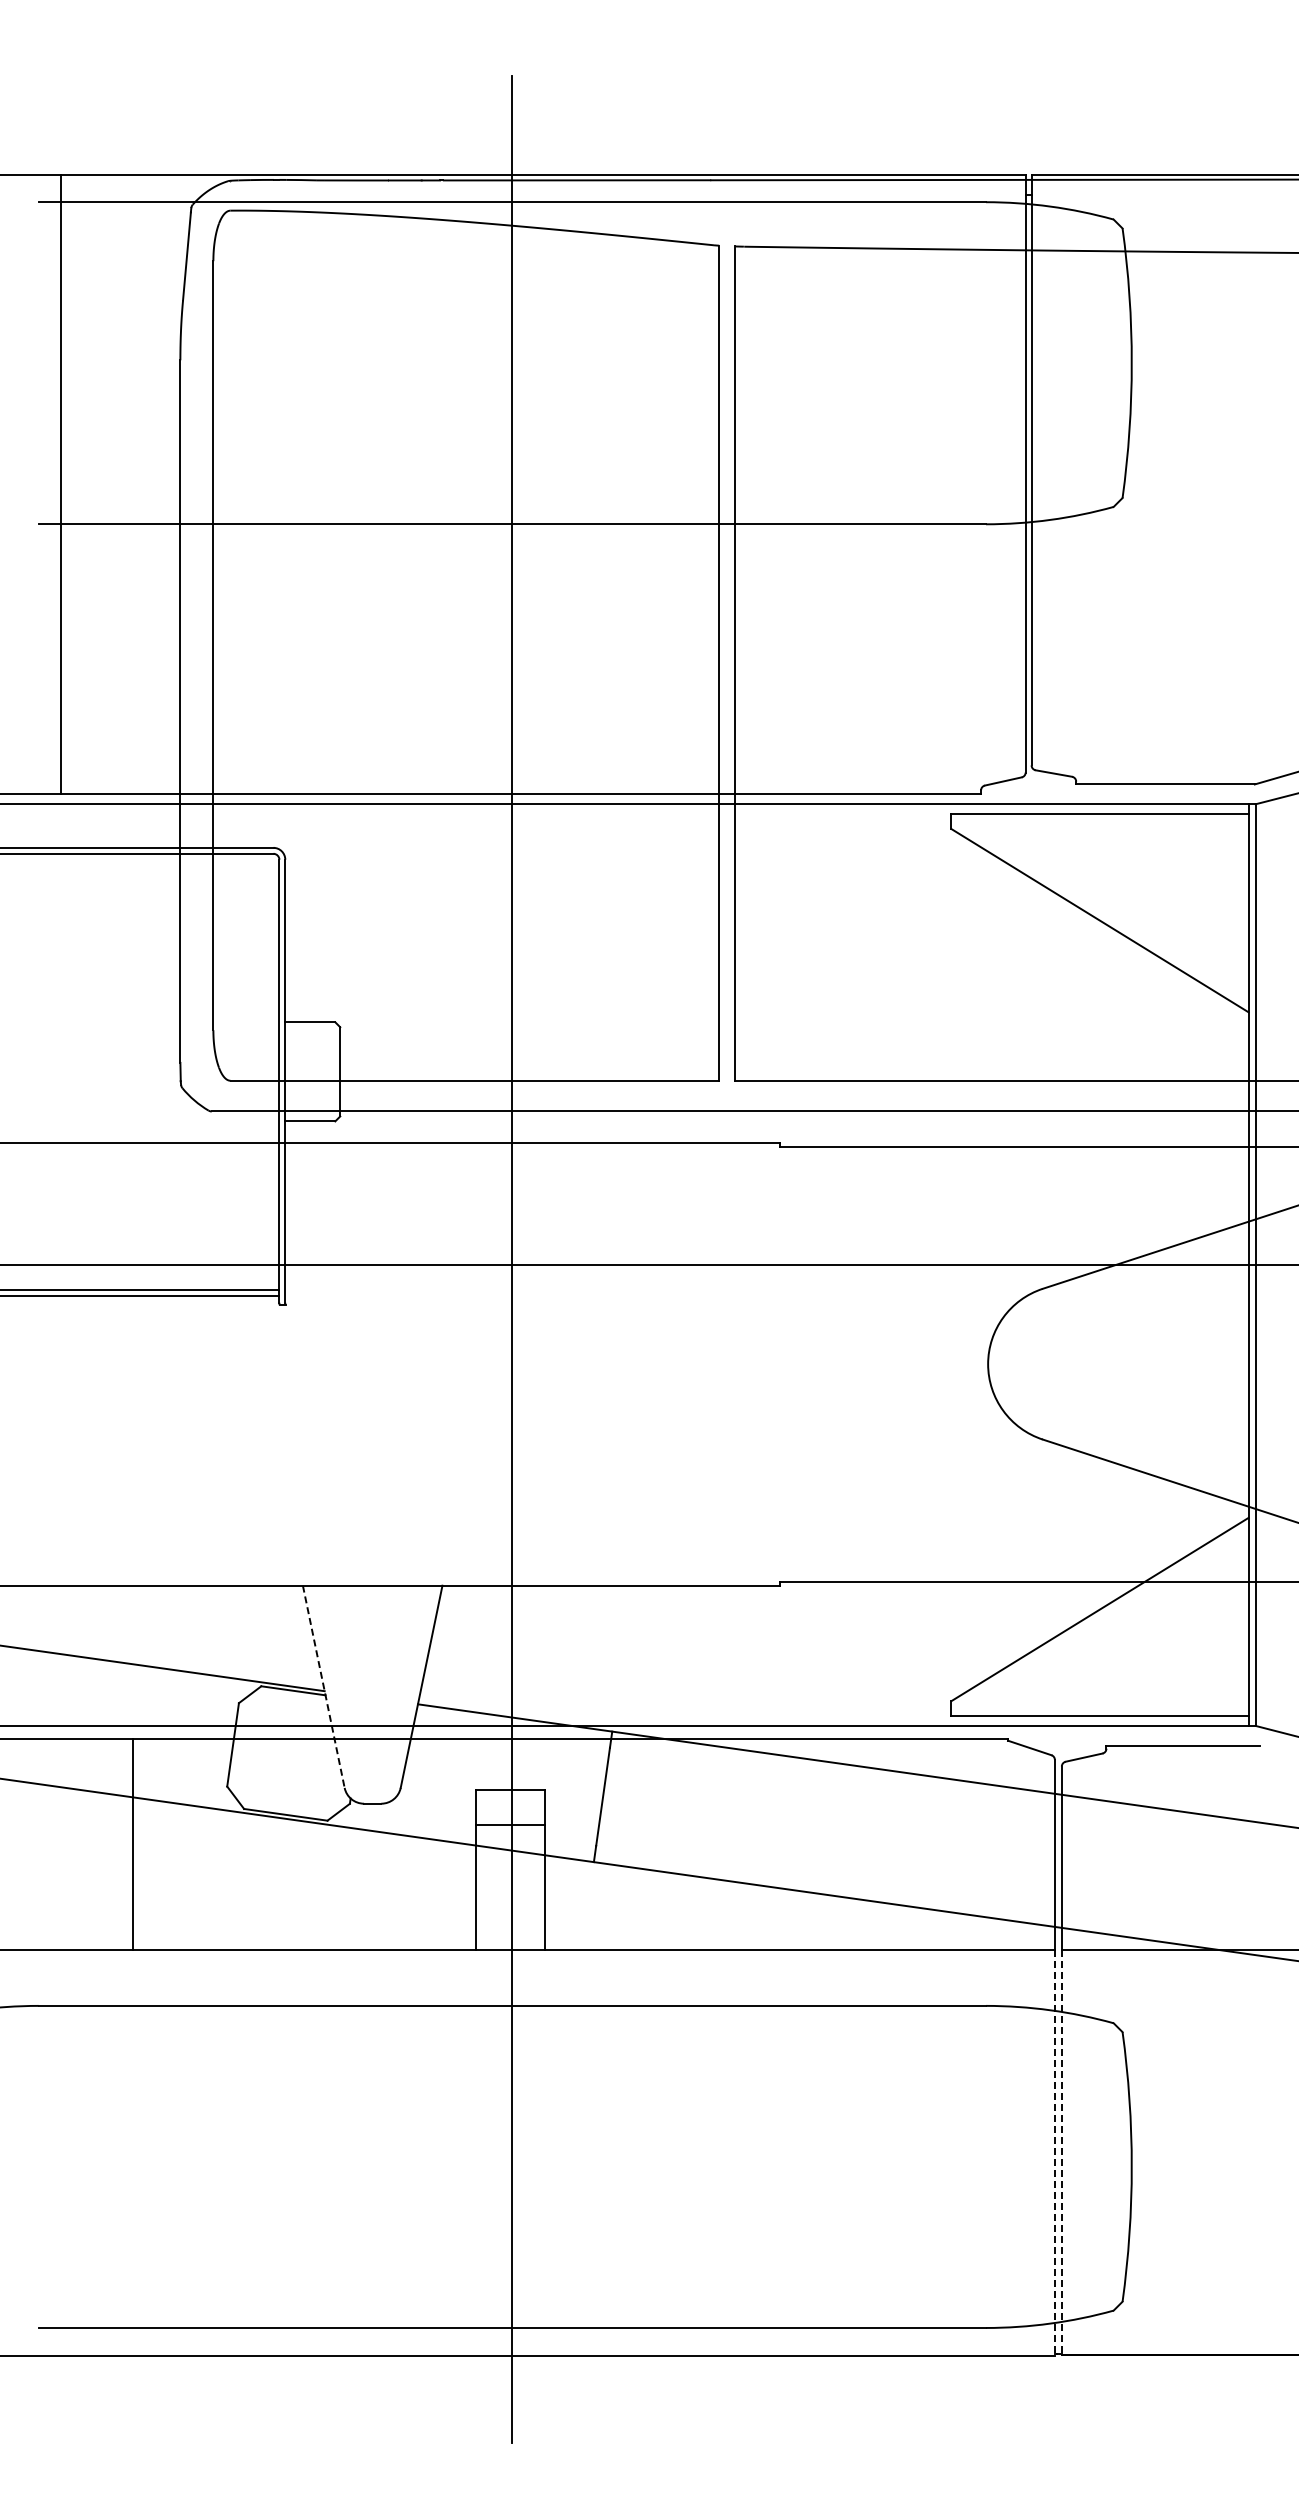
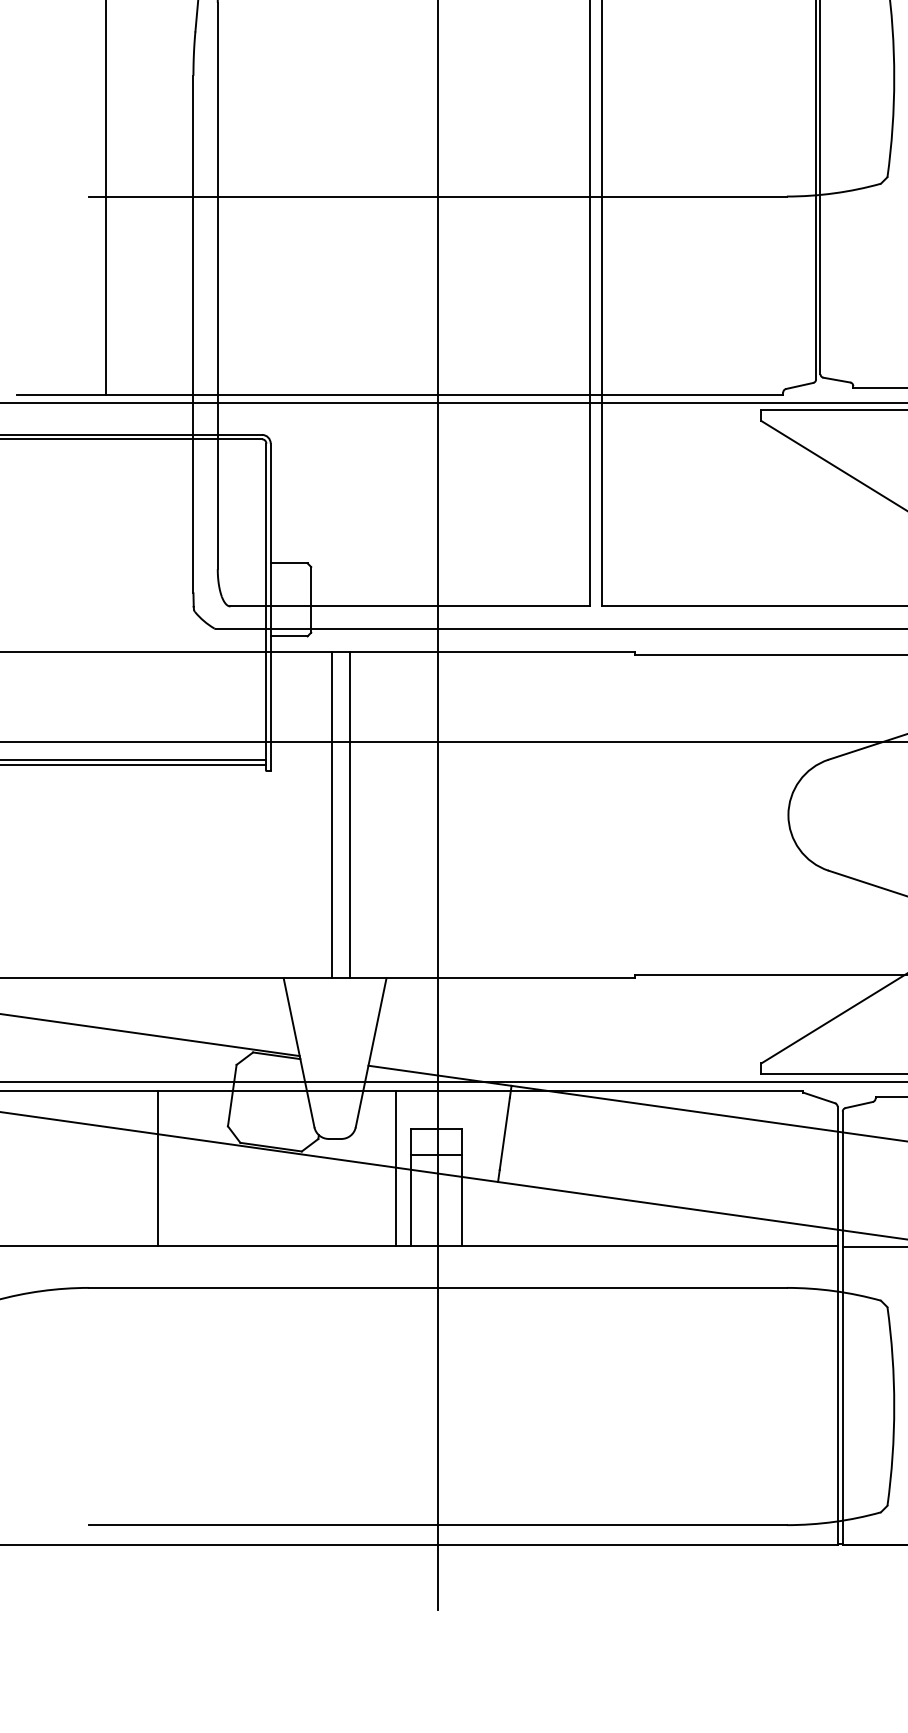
line: (368, 1363) -> (332, 814), added
line: (393, 1363) -> (350, 814), added
line: (323, 1687) -> (298, 1053), dashed -> solid
line: (455, 1844) -> (396, 1169), added
line: (1054, 2152) -> (837, 1395), dashed -> solid
line: (1061, 2152) -> (842, 1395), dashed -> solid

